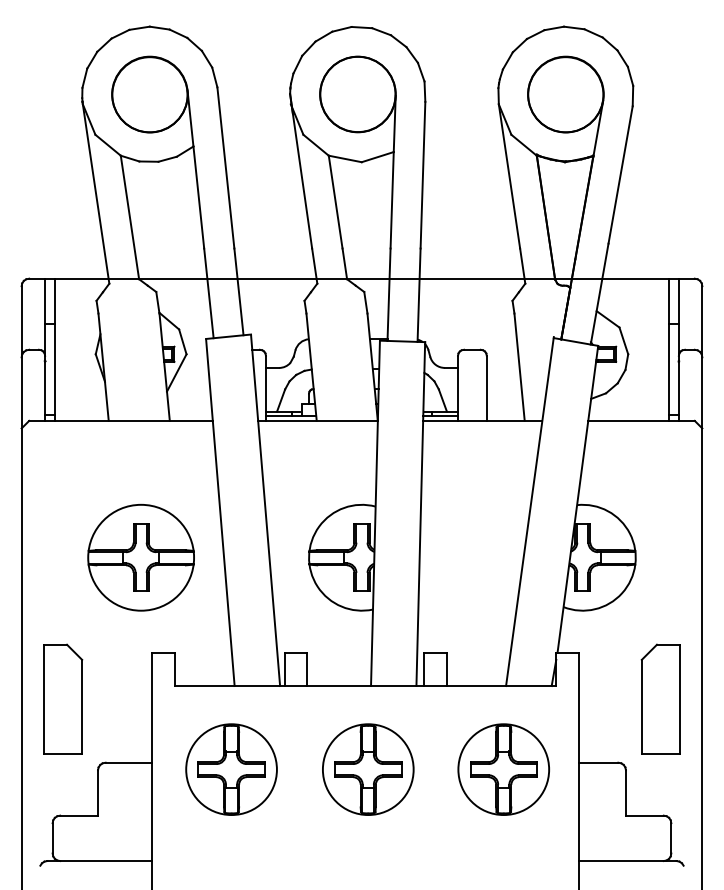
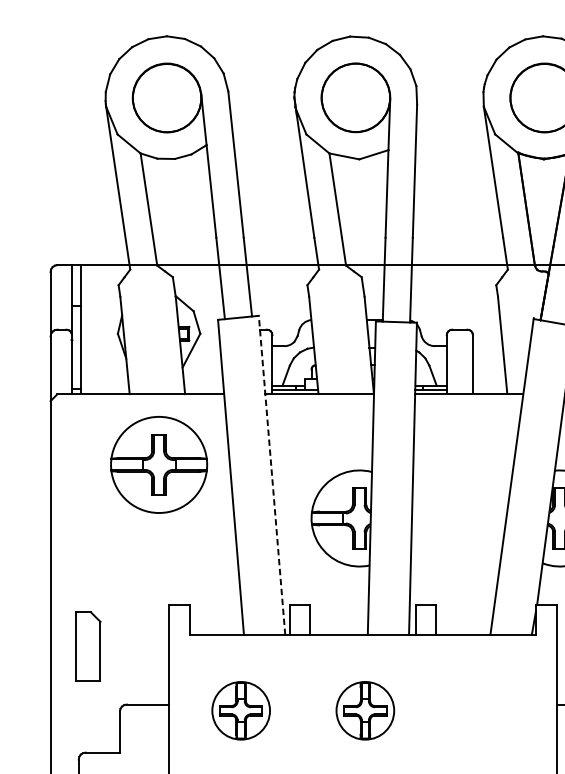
line: (265, 510) -> (272, 475), solid -> dashed
part: (140, 557) -> (158, 464), moved
part: (63, 698) -> (88, 646), size x0.7
part: (231, 769) -> (241, 710), size x0.7
part: (368, 769) -> (365, 710), size x0.7
part: (503, 769) -> (488, 710), removed

